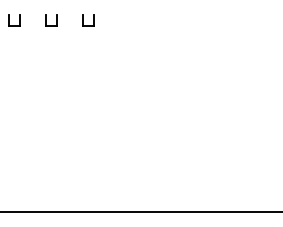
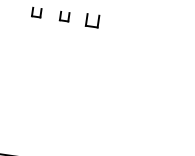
part: (88, 20) -> (92, 20), size x1.4

